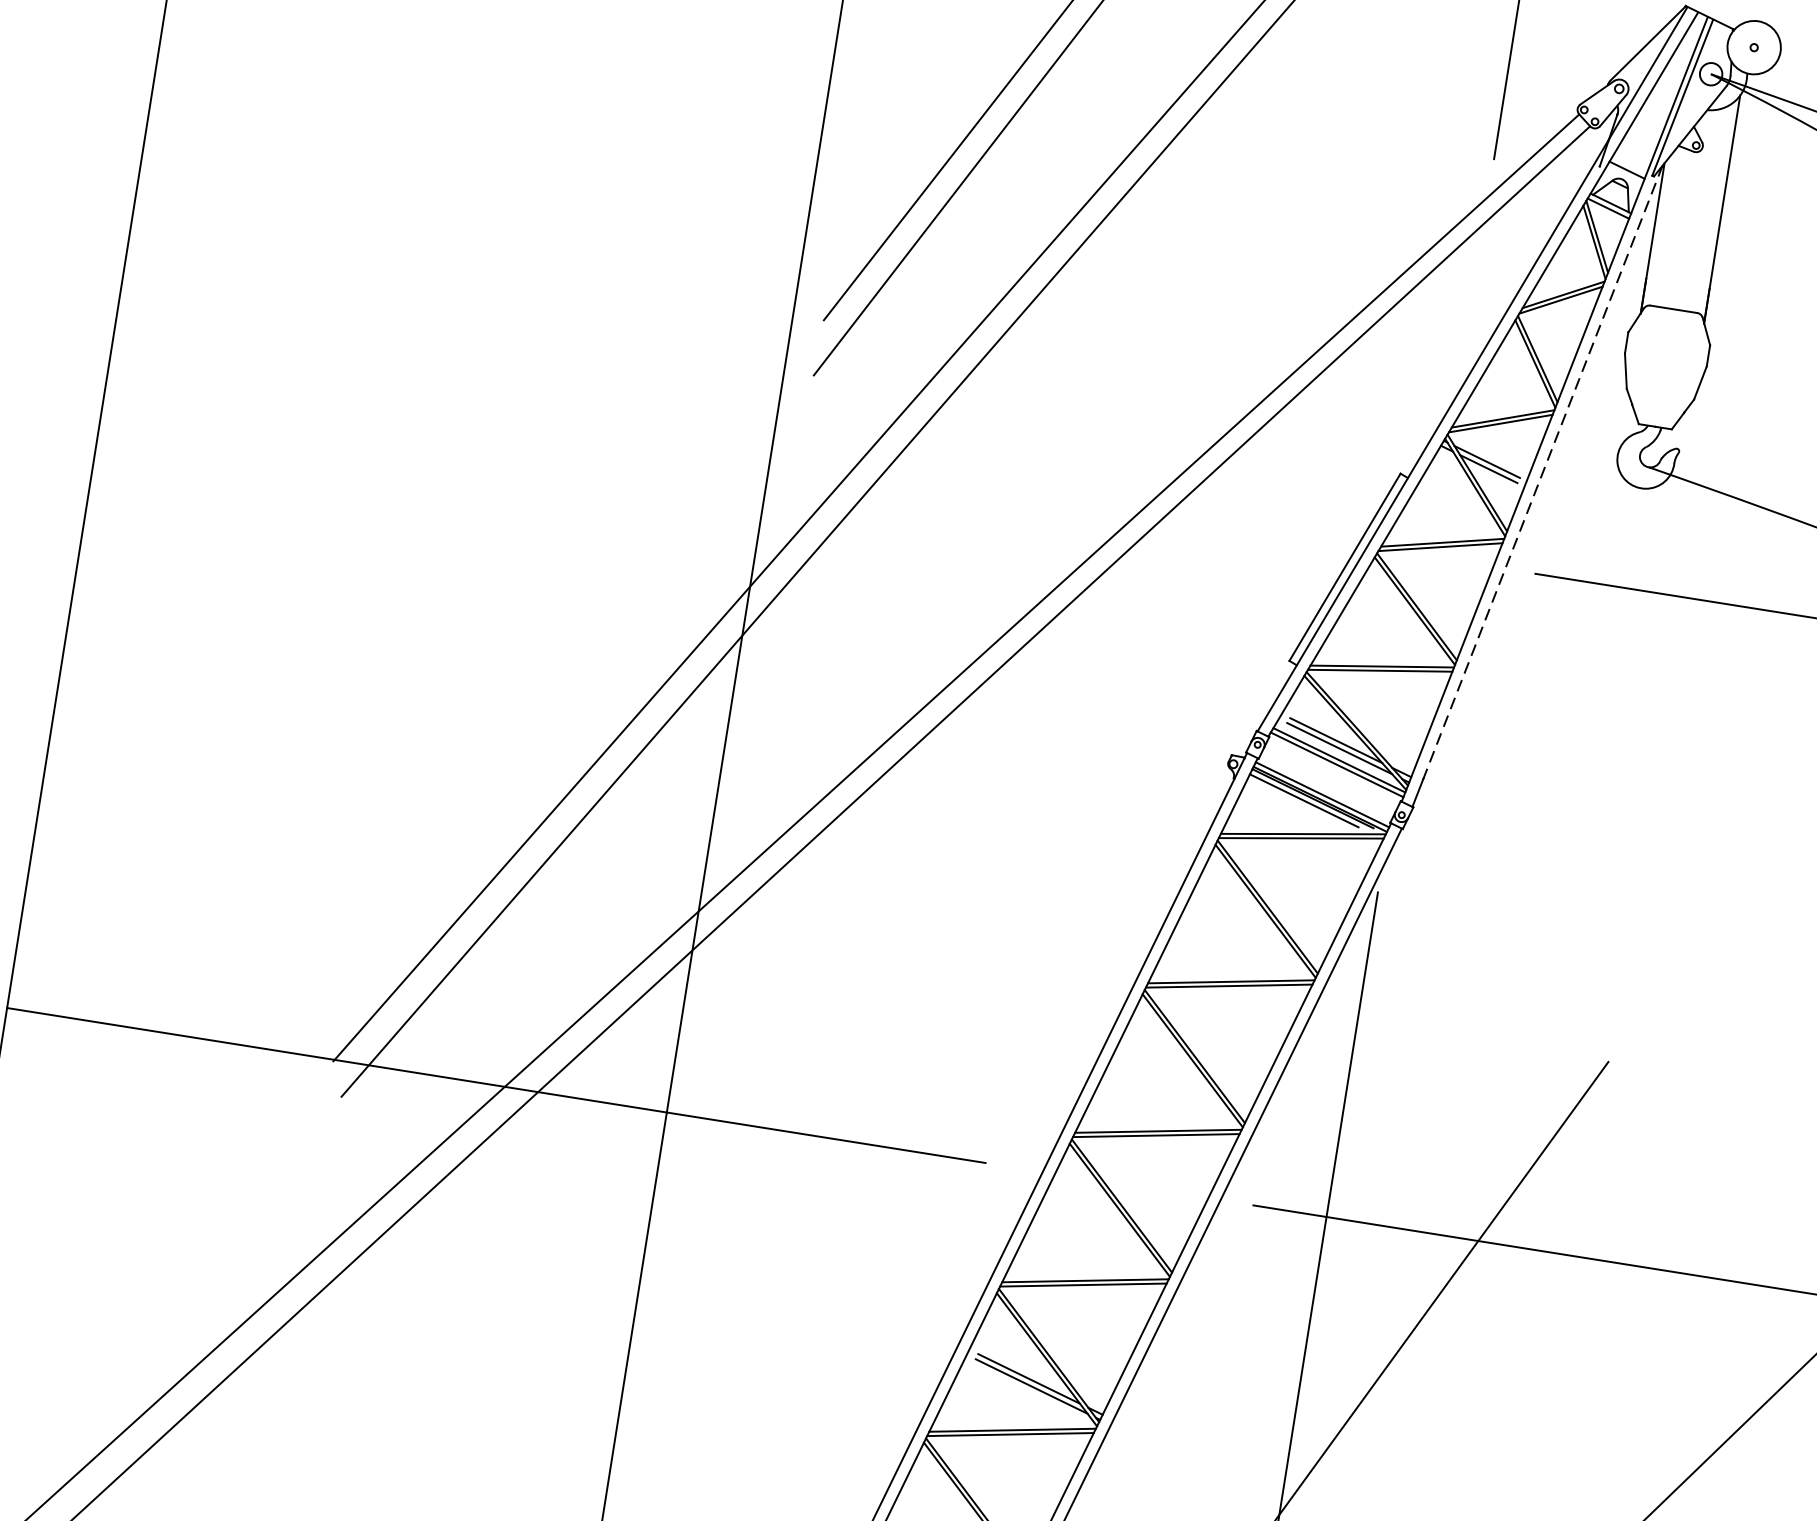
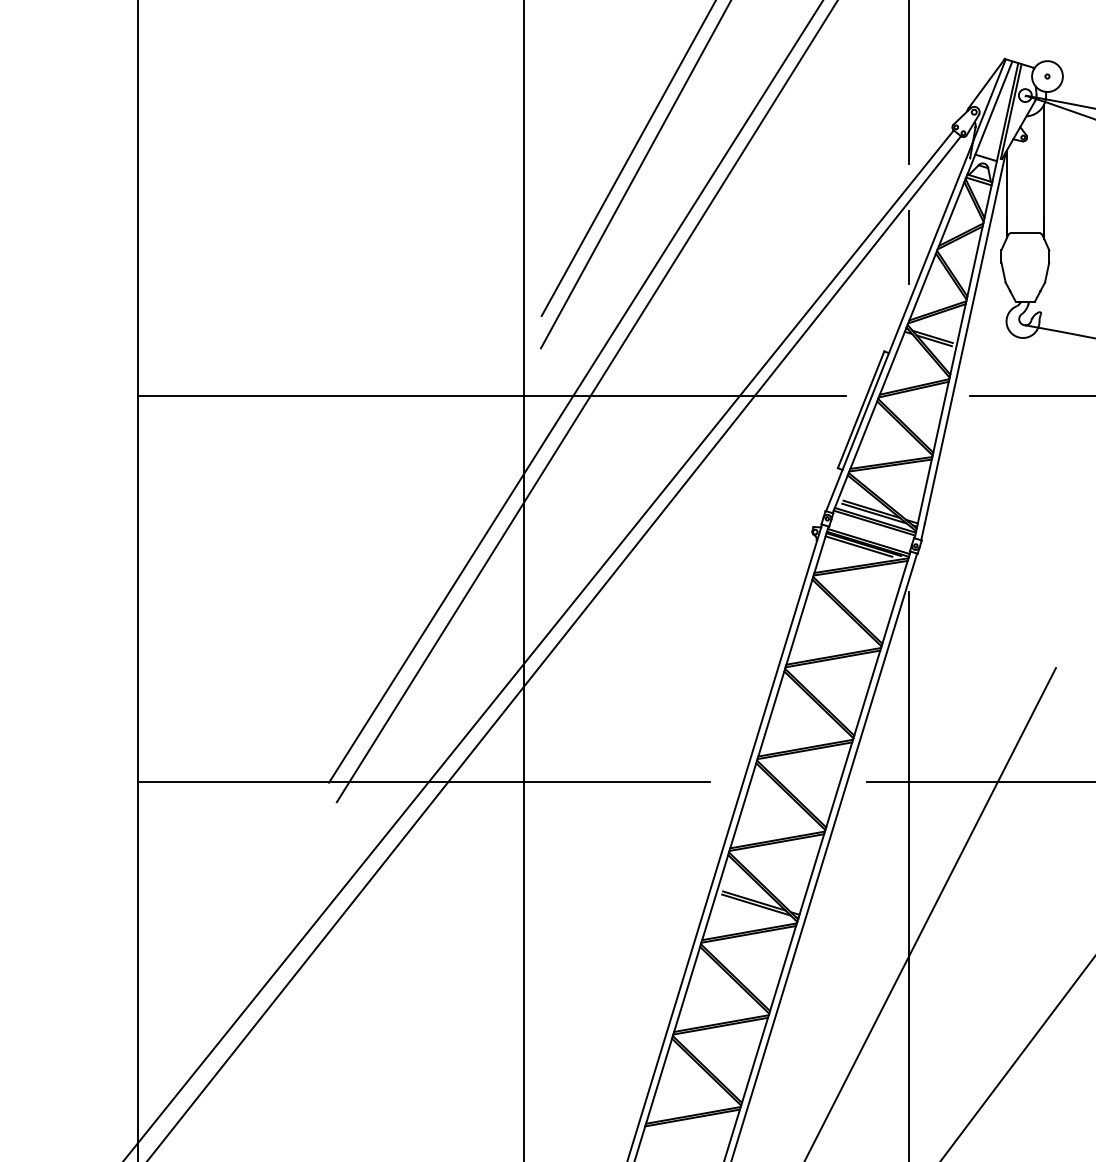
line: (1471, 302) -> (909, 247), added
line: (716, 444) -> (491, 396), added
line: (1543, 471) -> (965, 337), dashed -> solid

